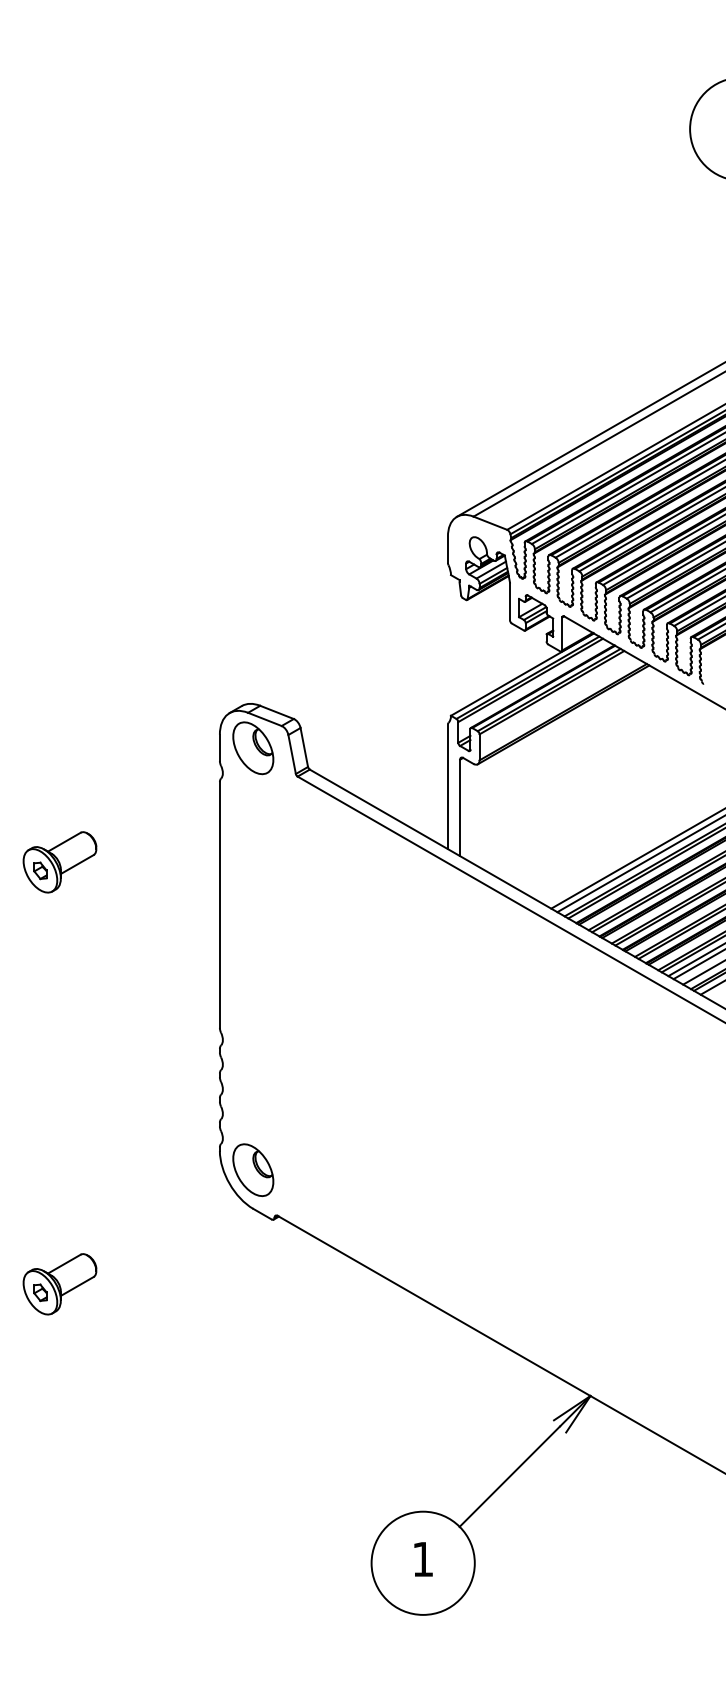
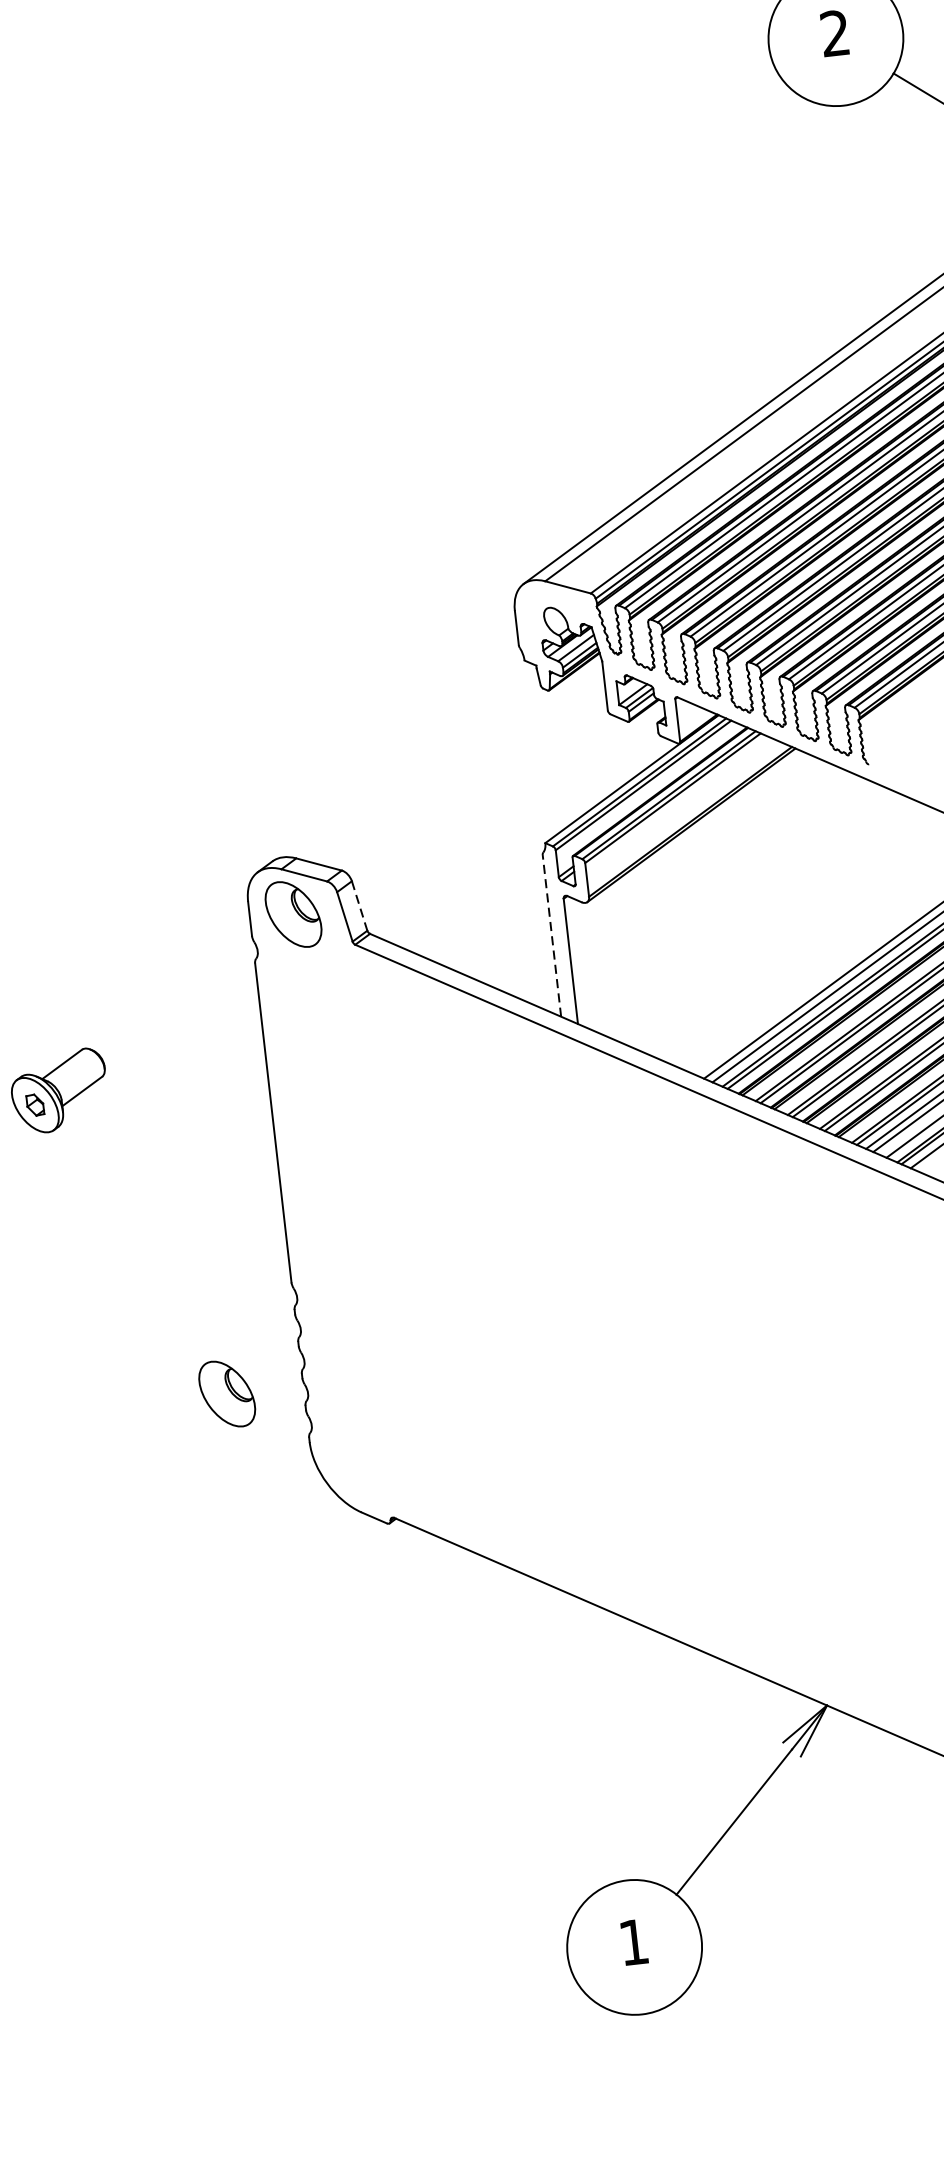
line: (304, 747) -> (359, 905), solid -> dashed
line: (447, 786) -> (551, 935), solid -> dashed
part: (253, 1169) -> (227, 1393), moved
part: (59, 1284) -> (121, 1639), removed

